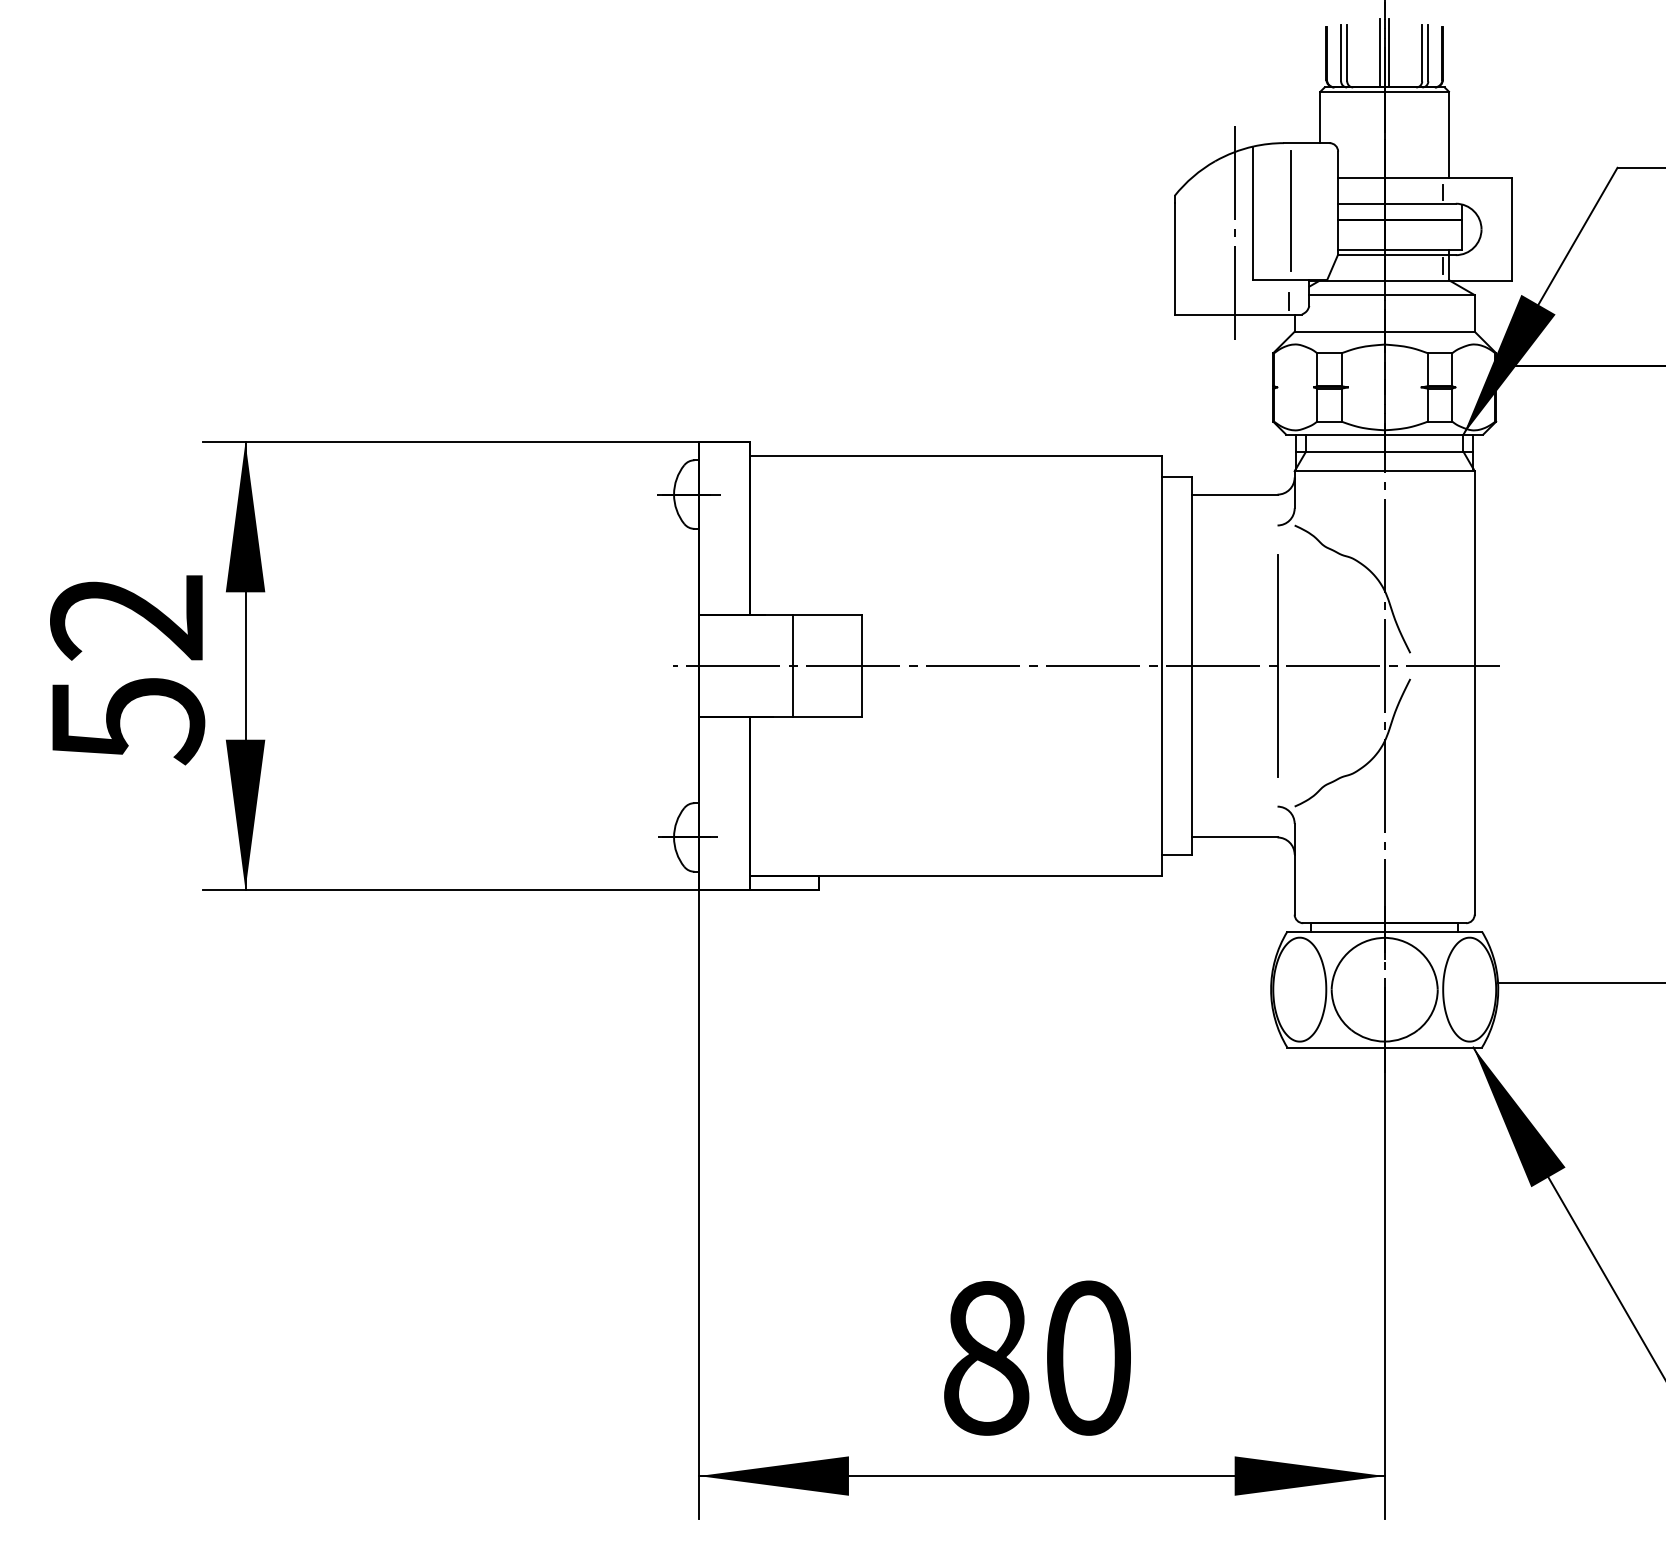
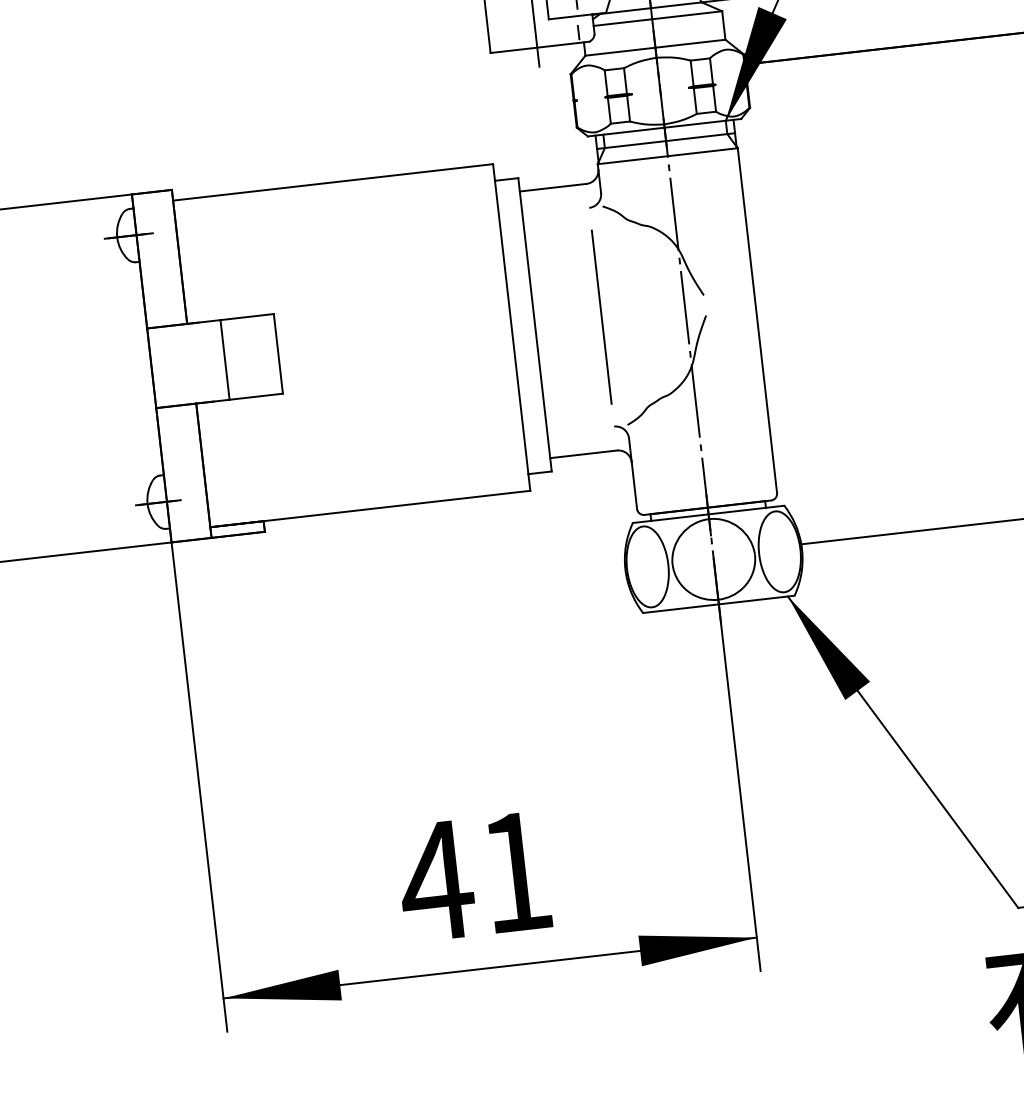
line: (1086, 666) -> (453, 334), removed
text: (1034, 1357) -> (473, 876), 80 -> 41

